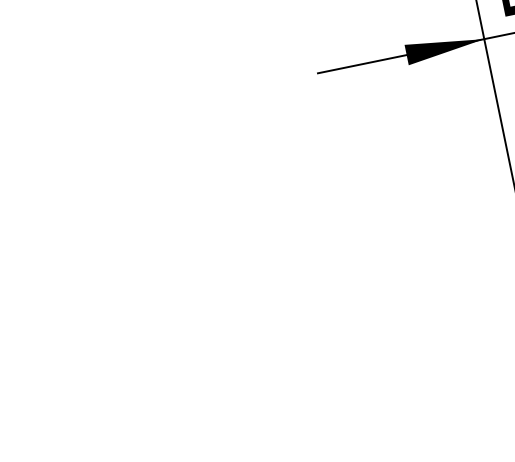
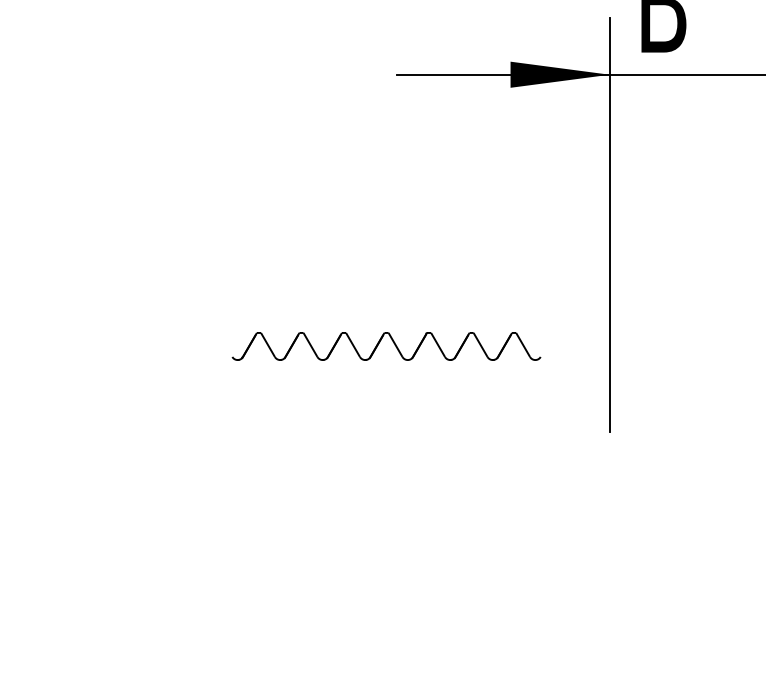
part: (347, 285) -> (380, 342), added

